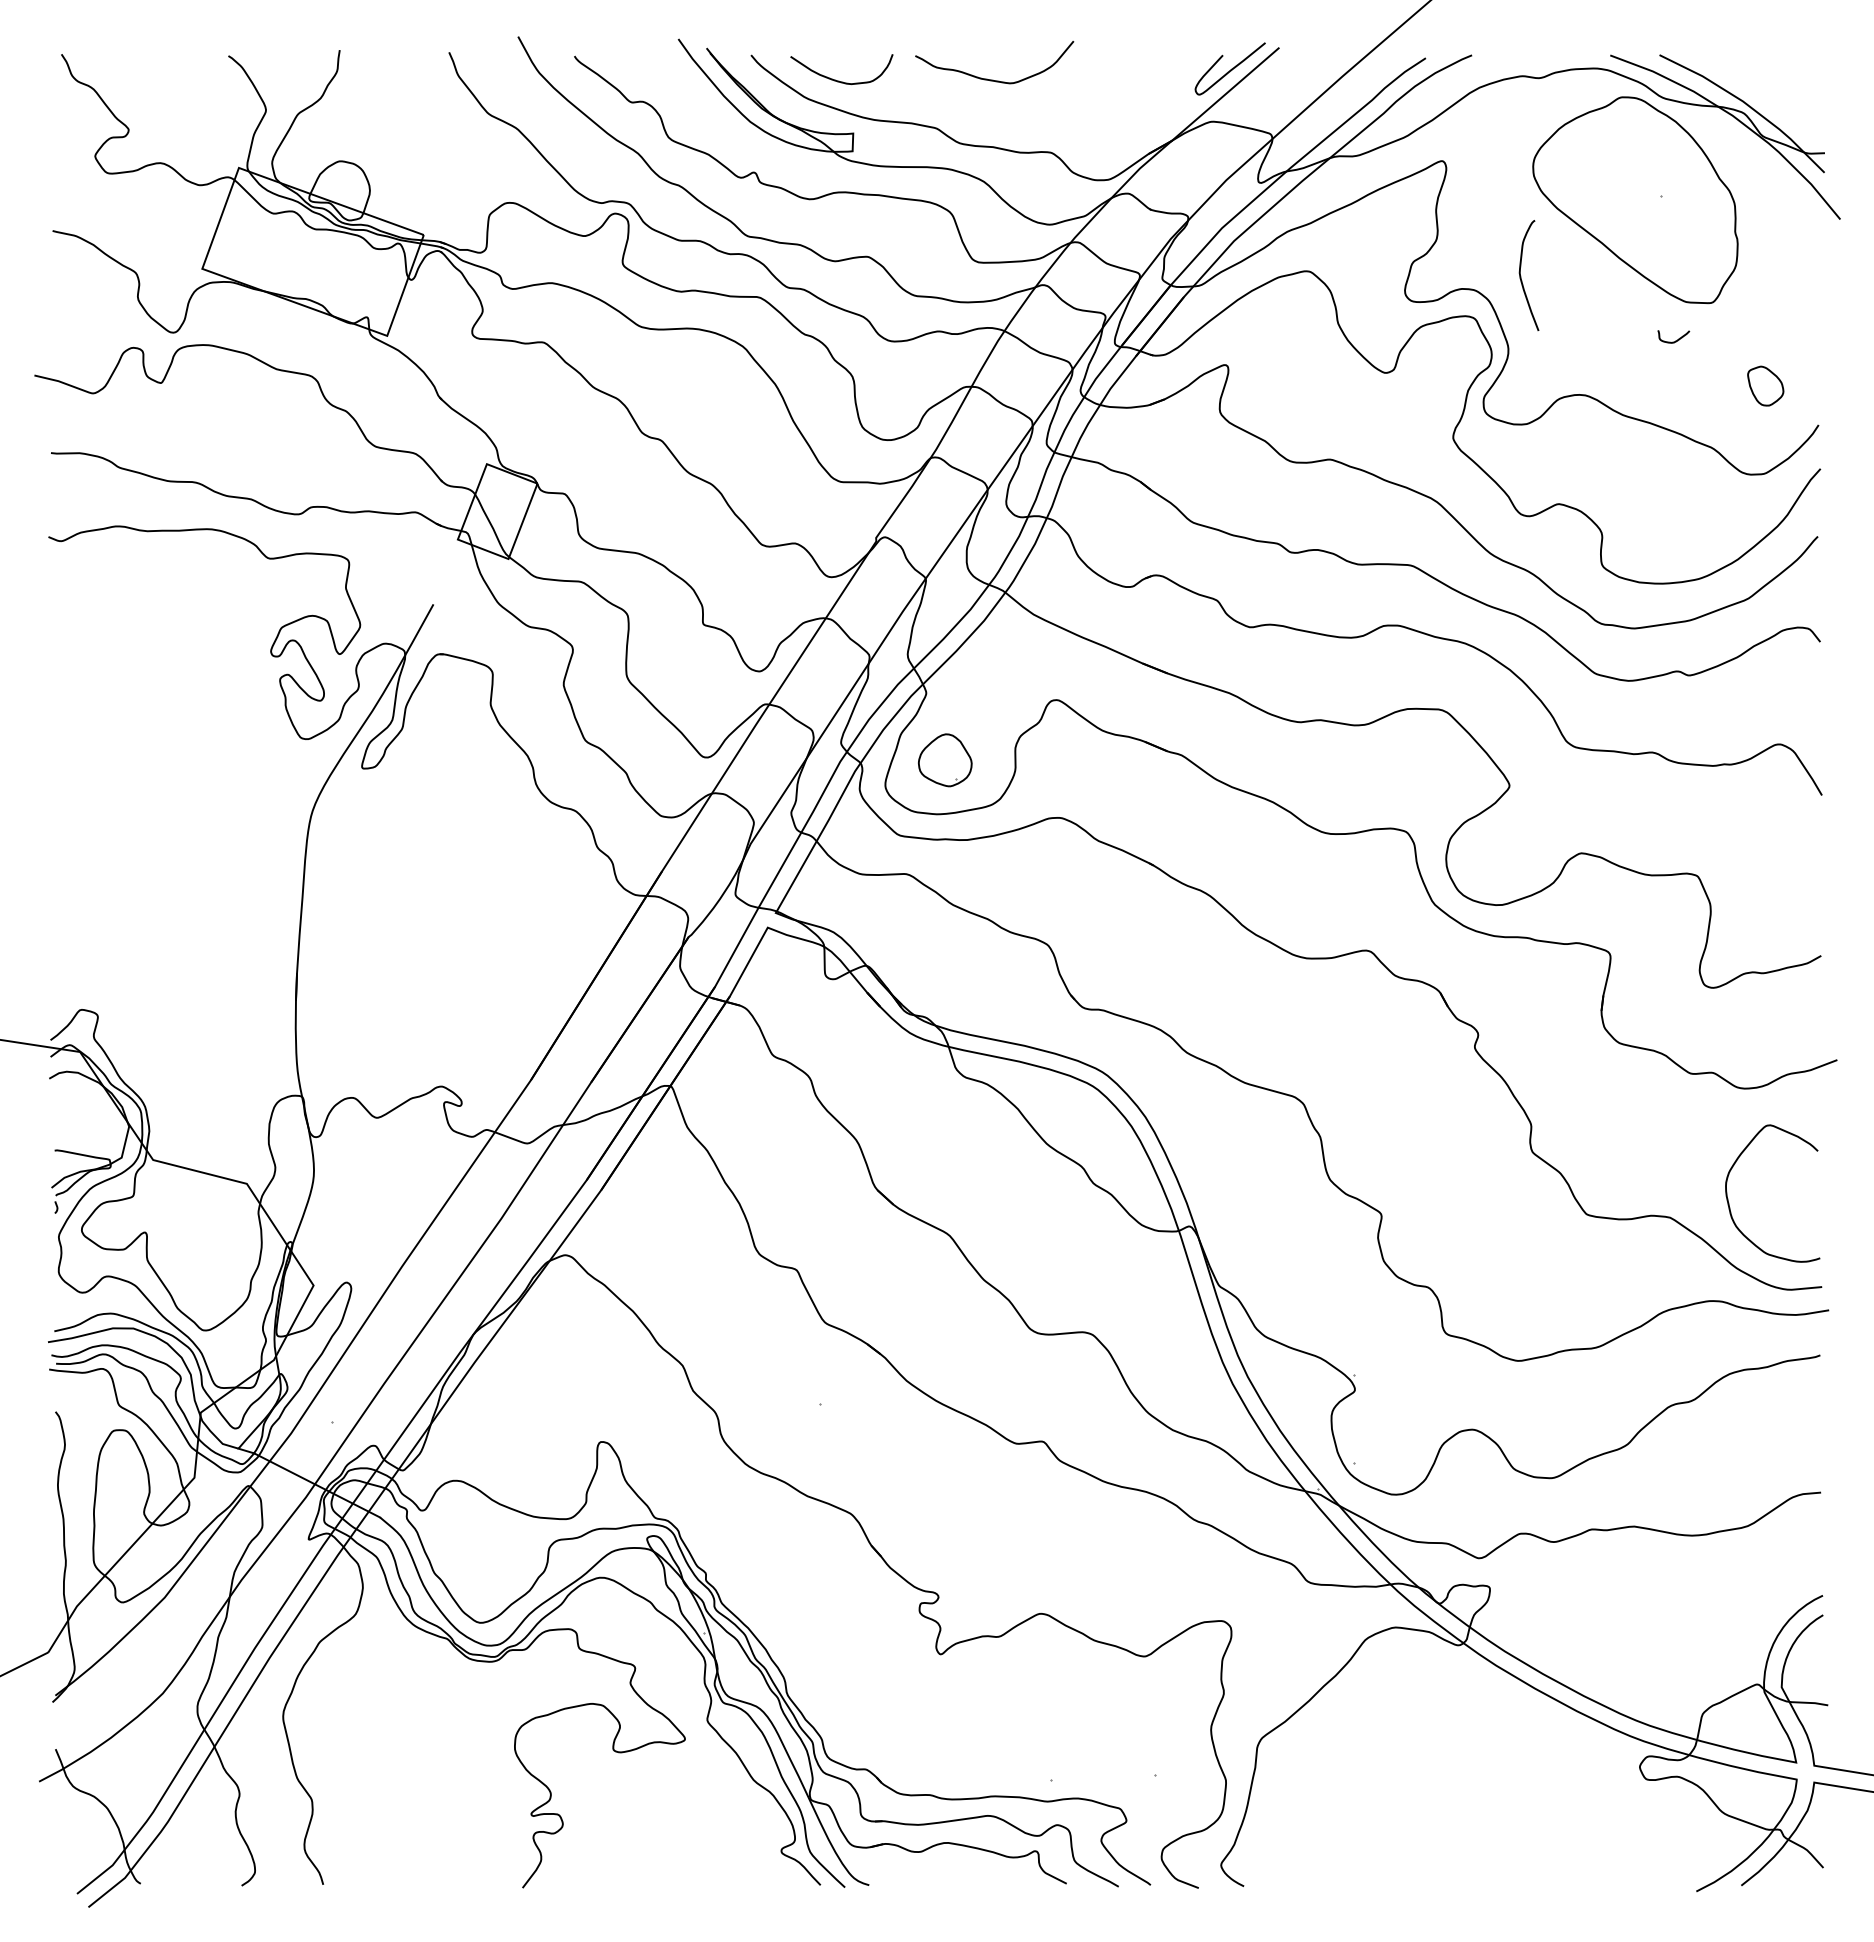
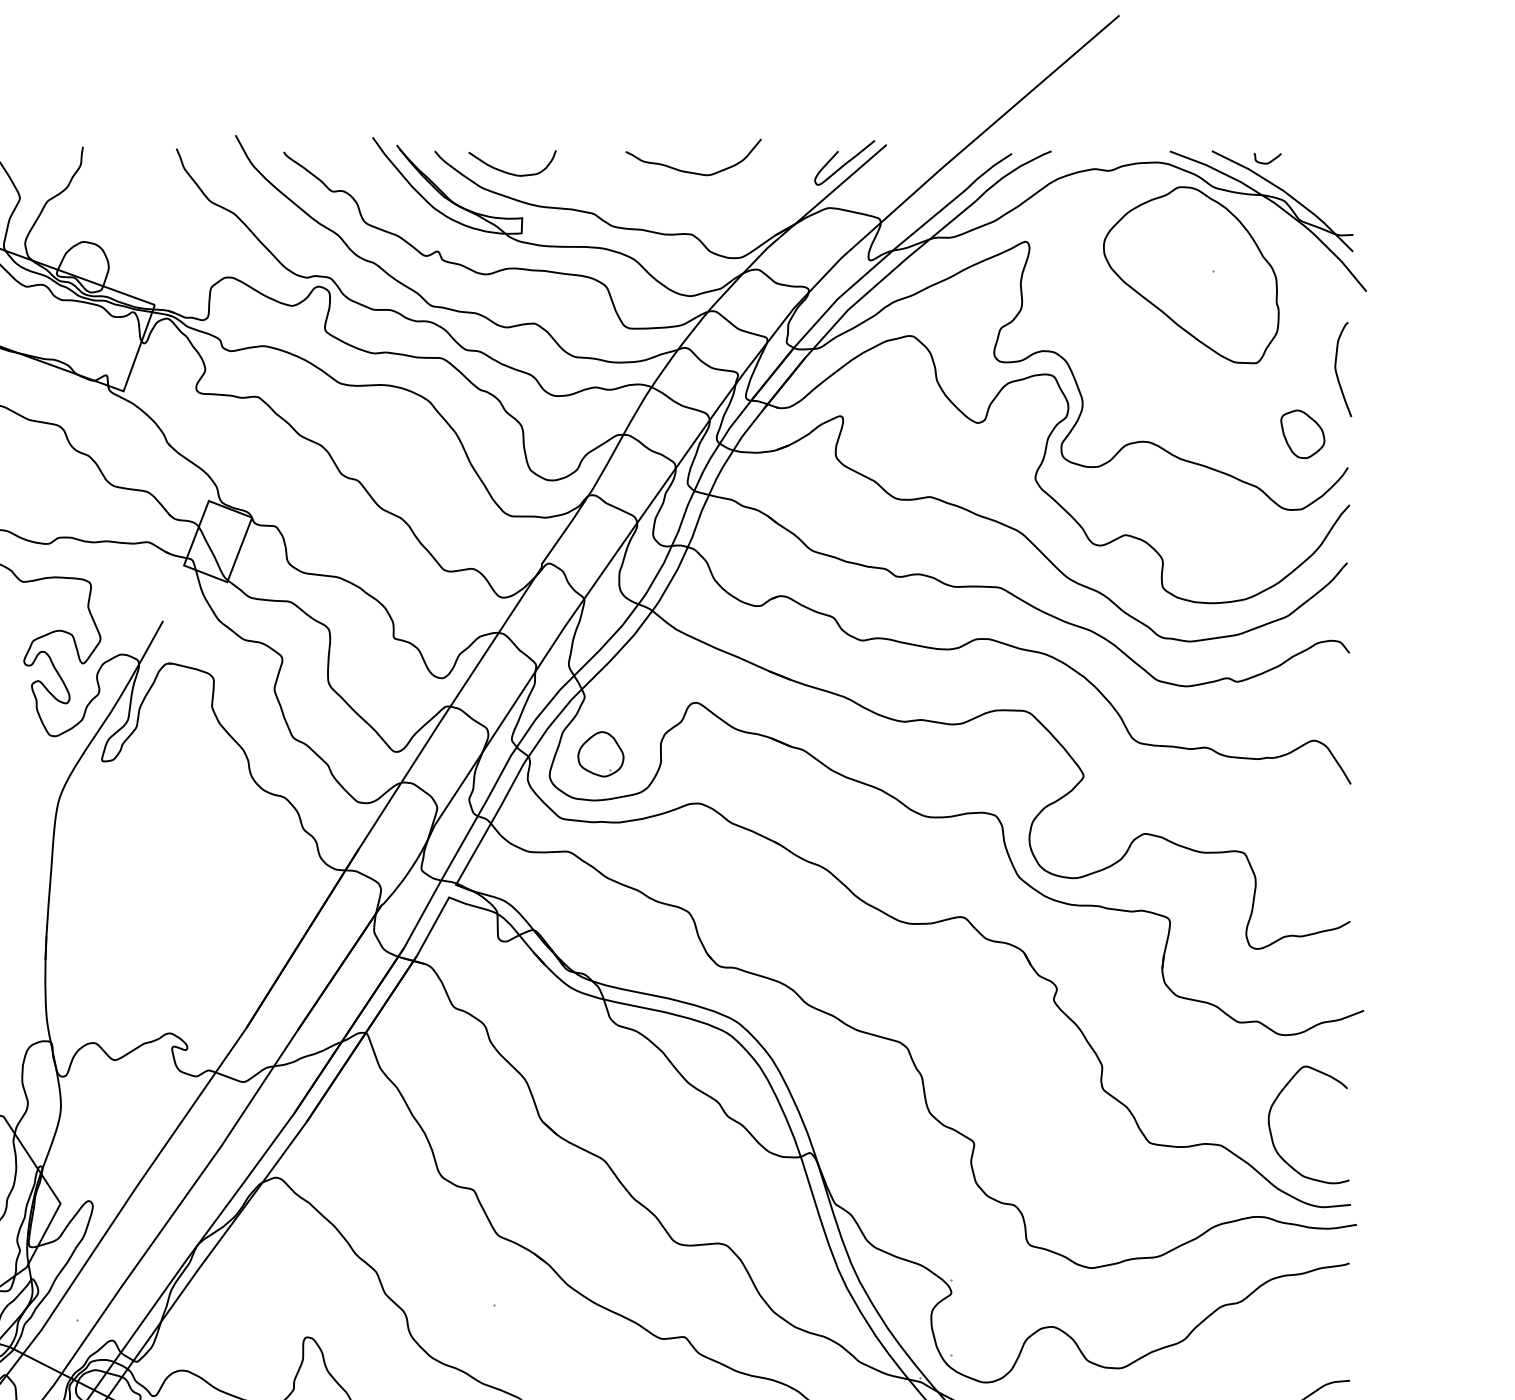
curve: (993, 79) -> (692, 171), moved
curve: (1521, 276) -> (1336, 370), moved
curve: (1675, 340) -> (1269, 161), moved
part: (1765, 385) -> (1302, 433), size x1.43

